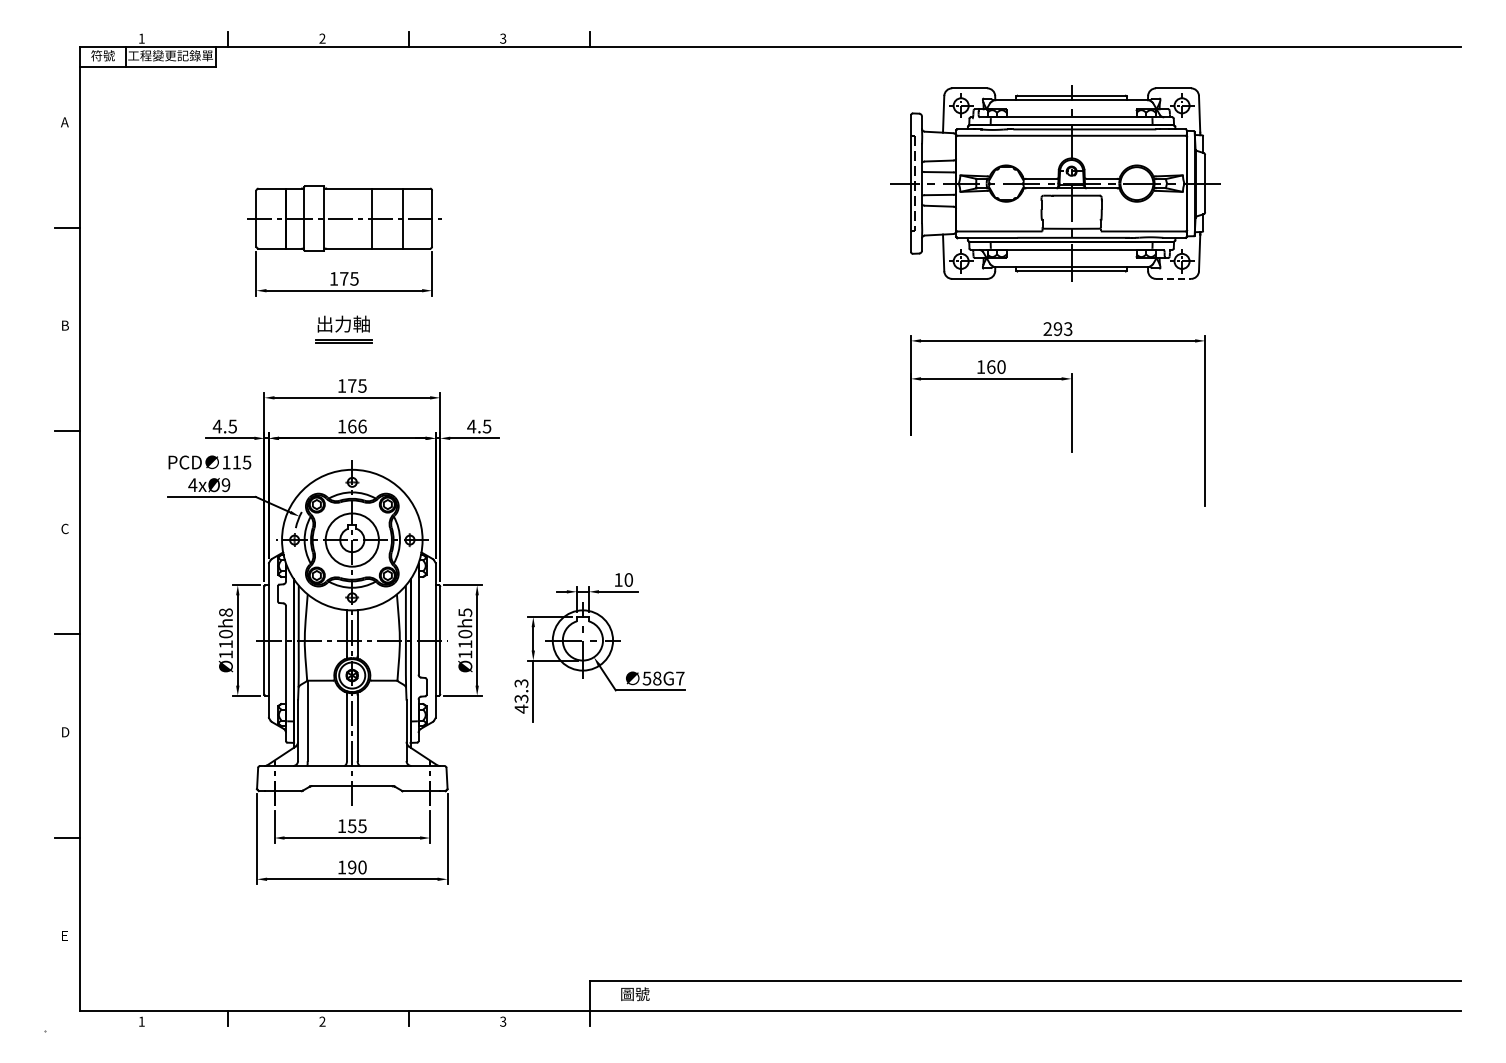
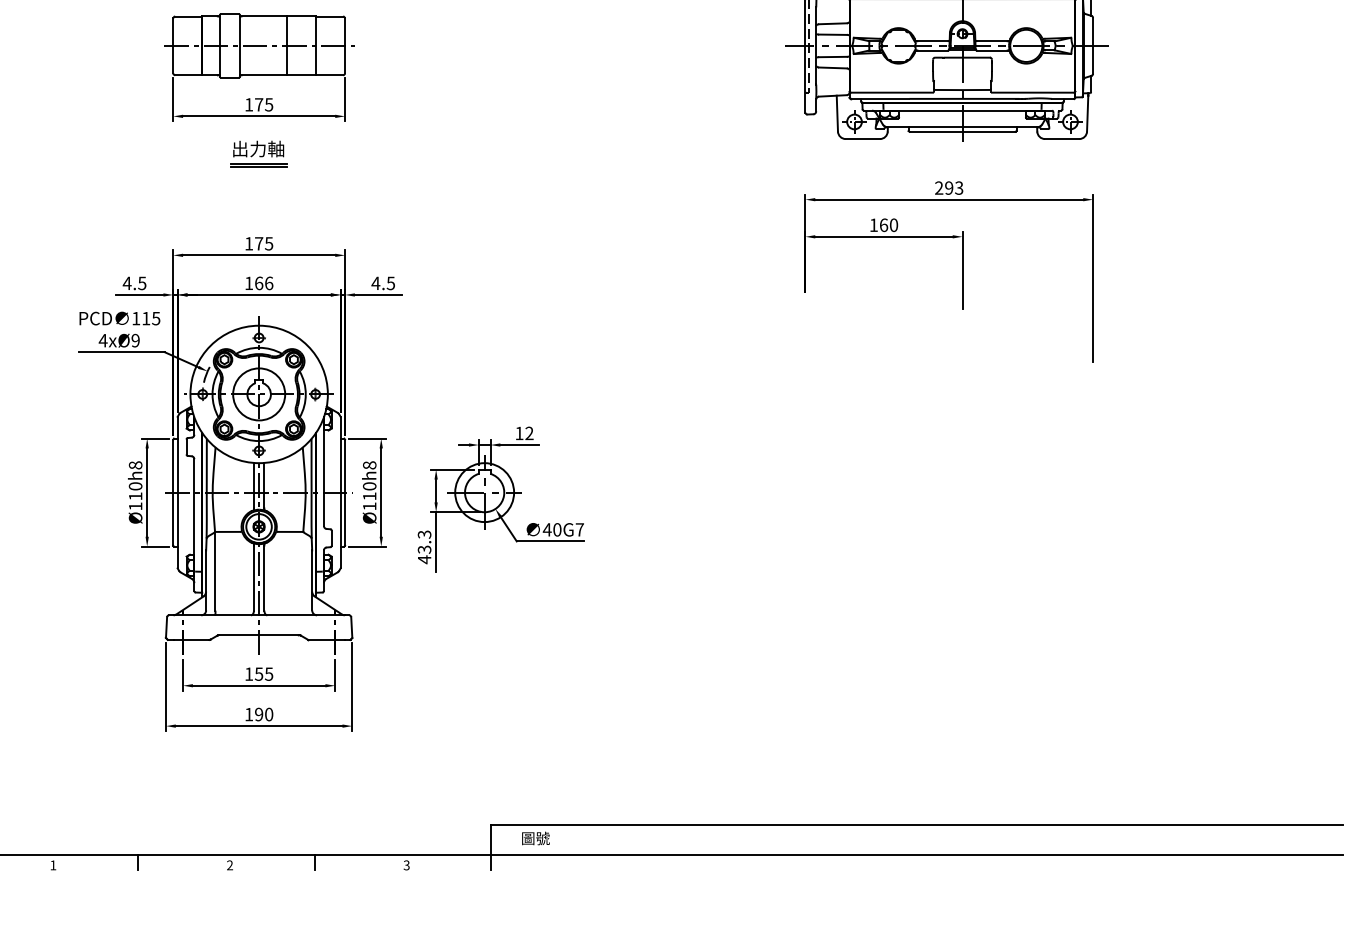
part: (344, 272) -> (259, 98), moved
line: (1173, 278) -> (1062, 138), dashed -> solid
text: (628, 579) -> (529, 432), 10 -> 12
text: (465, 612) -> (369, 465), Ø110h5 -> Ø110h8
text: (651, 678) -> (551, 529), 58G7 -> 40G7

